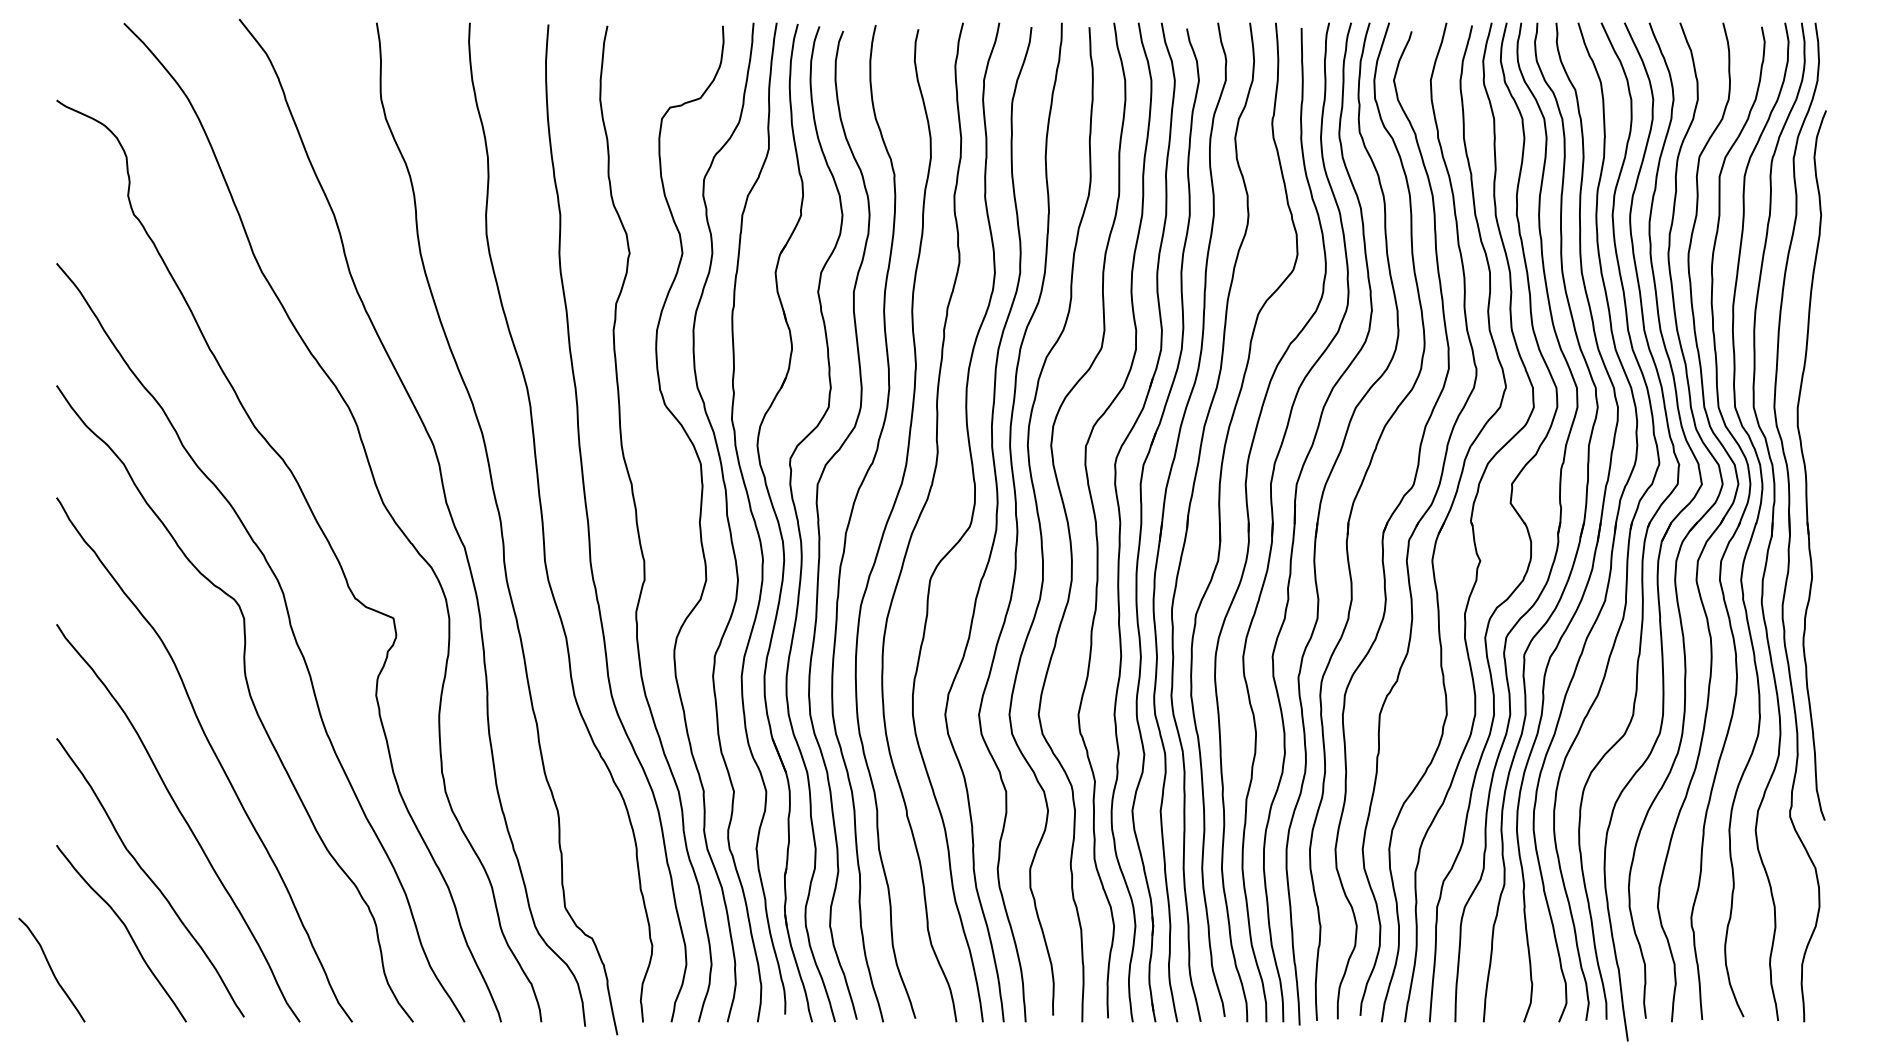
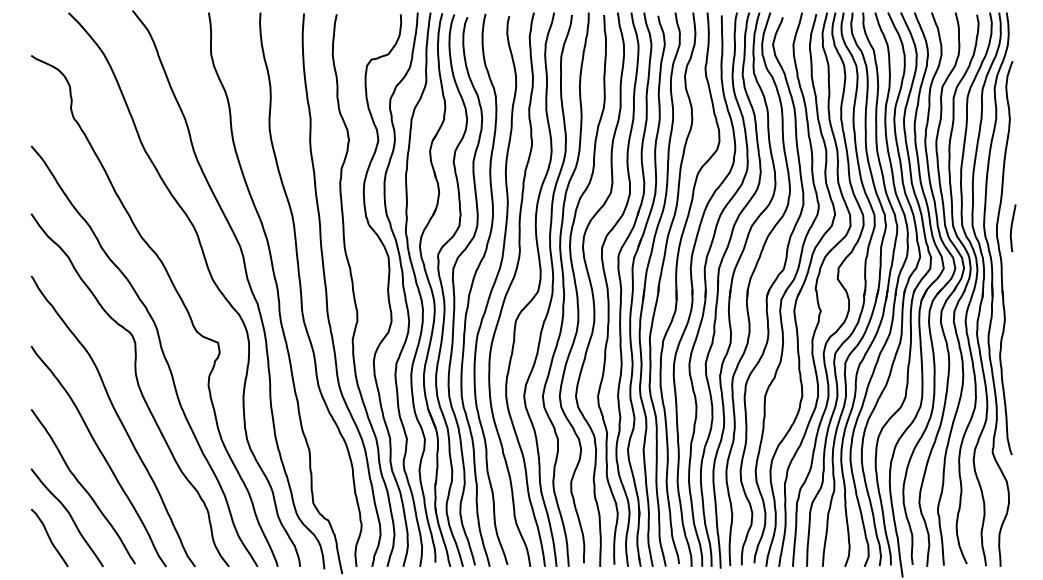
curve: (1825, 410) -> (1012, 227), added
curve: (51, 969) -> (49, 537), moved

